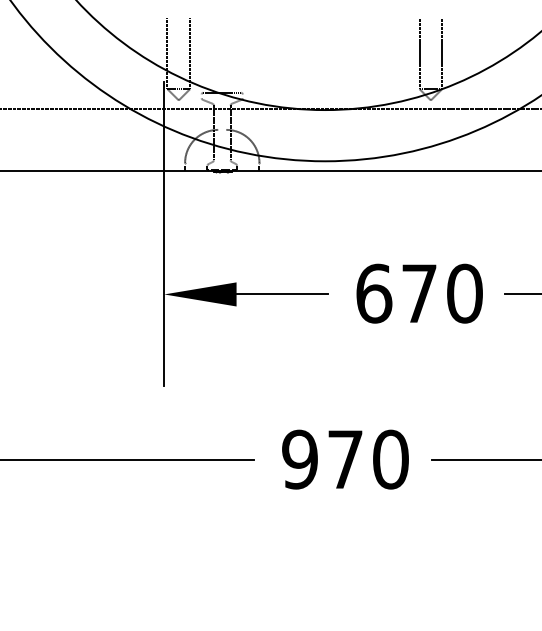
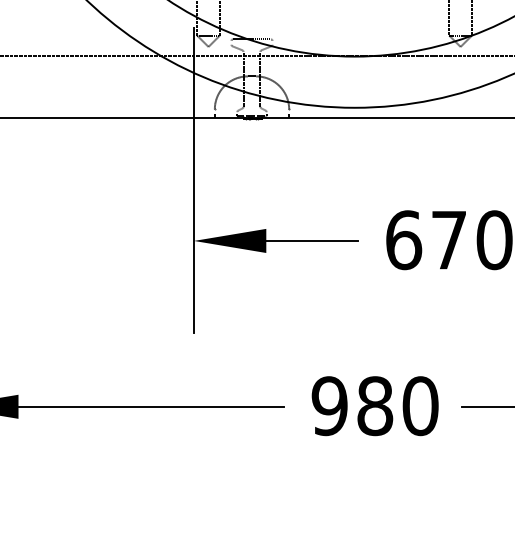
text: (345, 459) -> (375, 406), 970 -> 980

